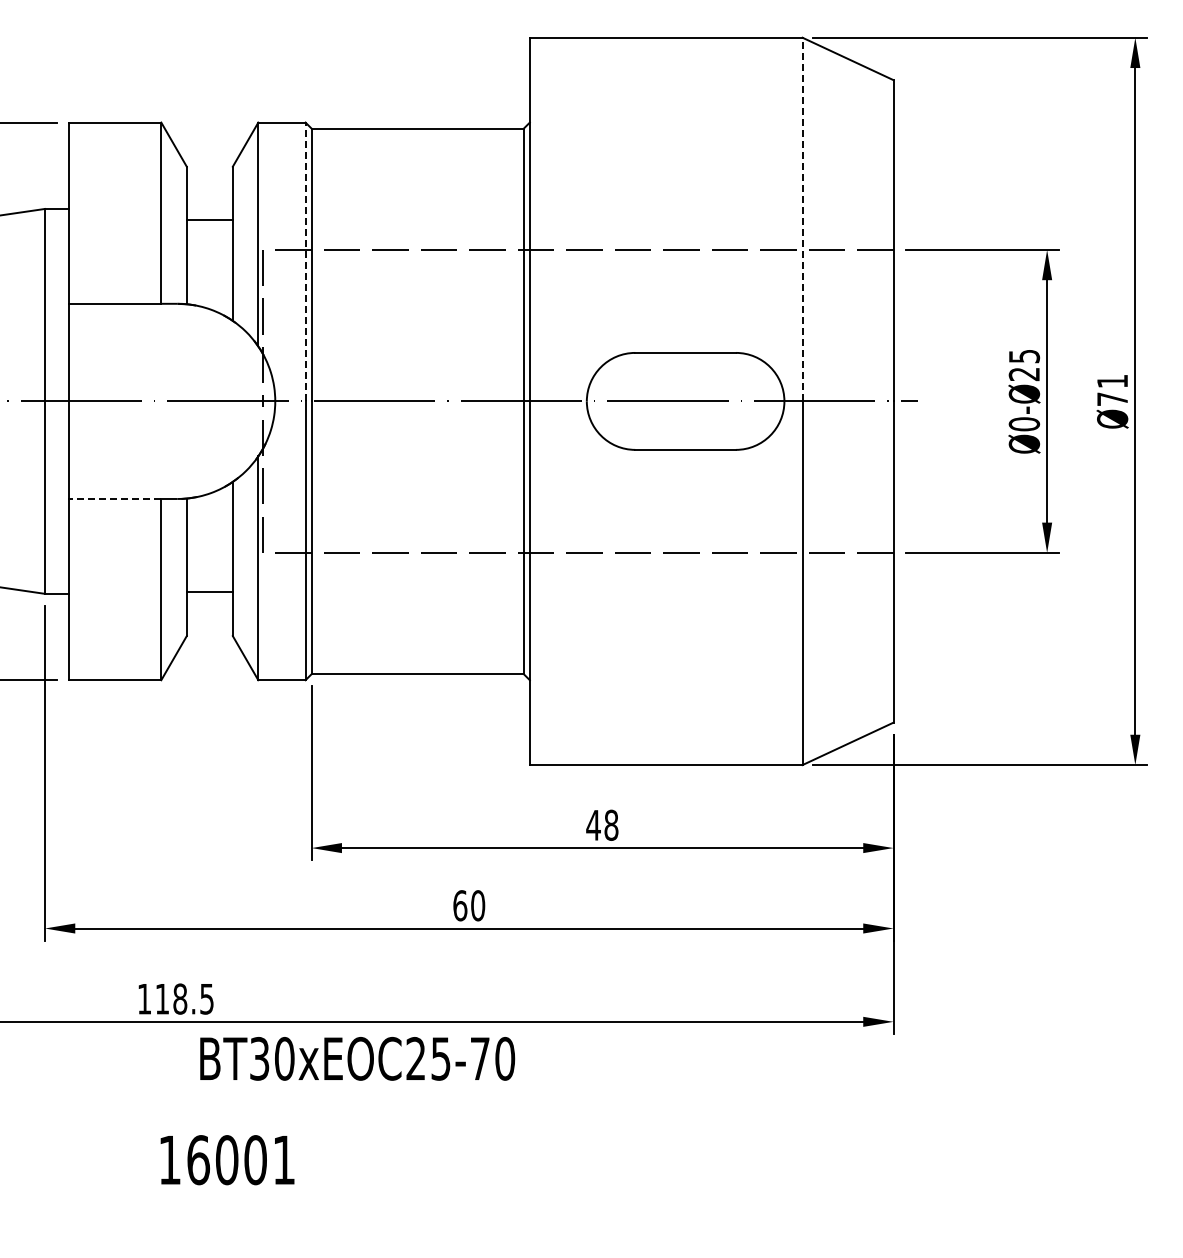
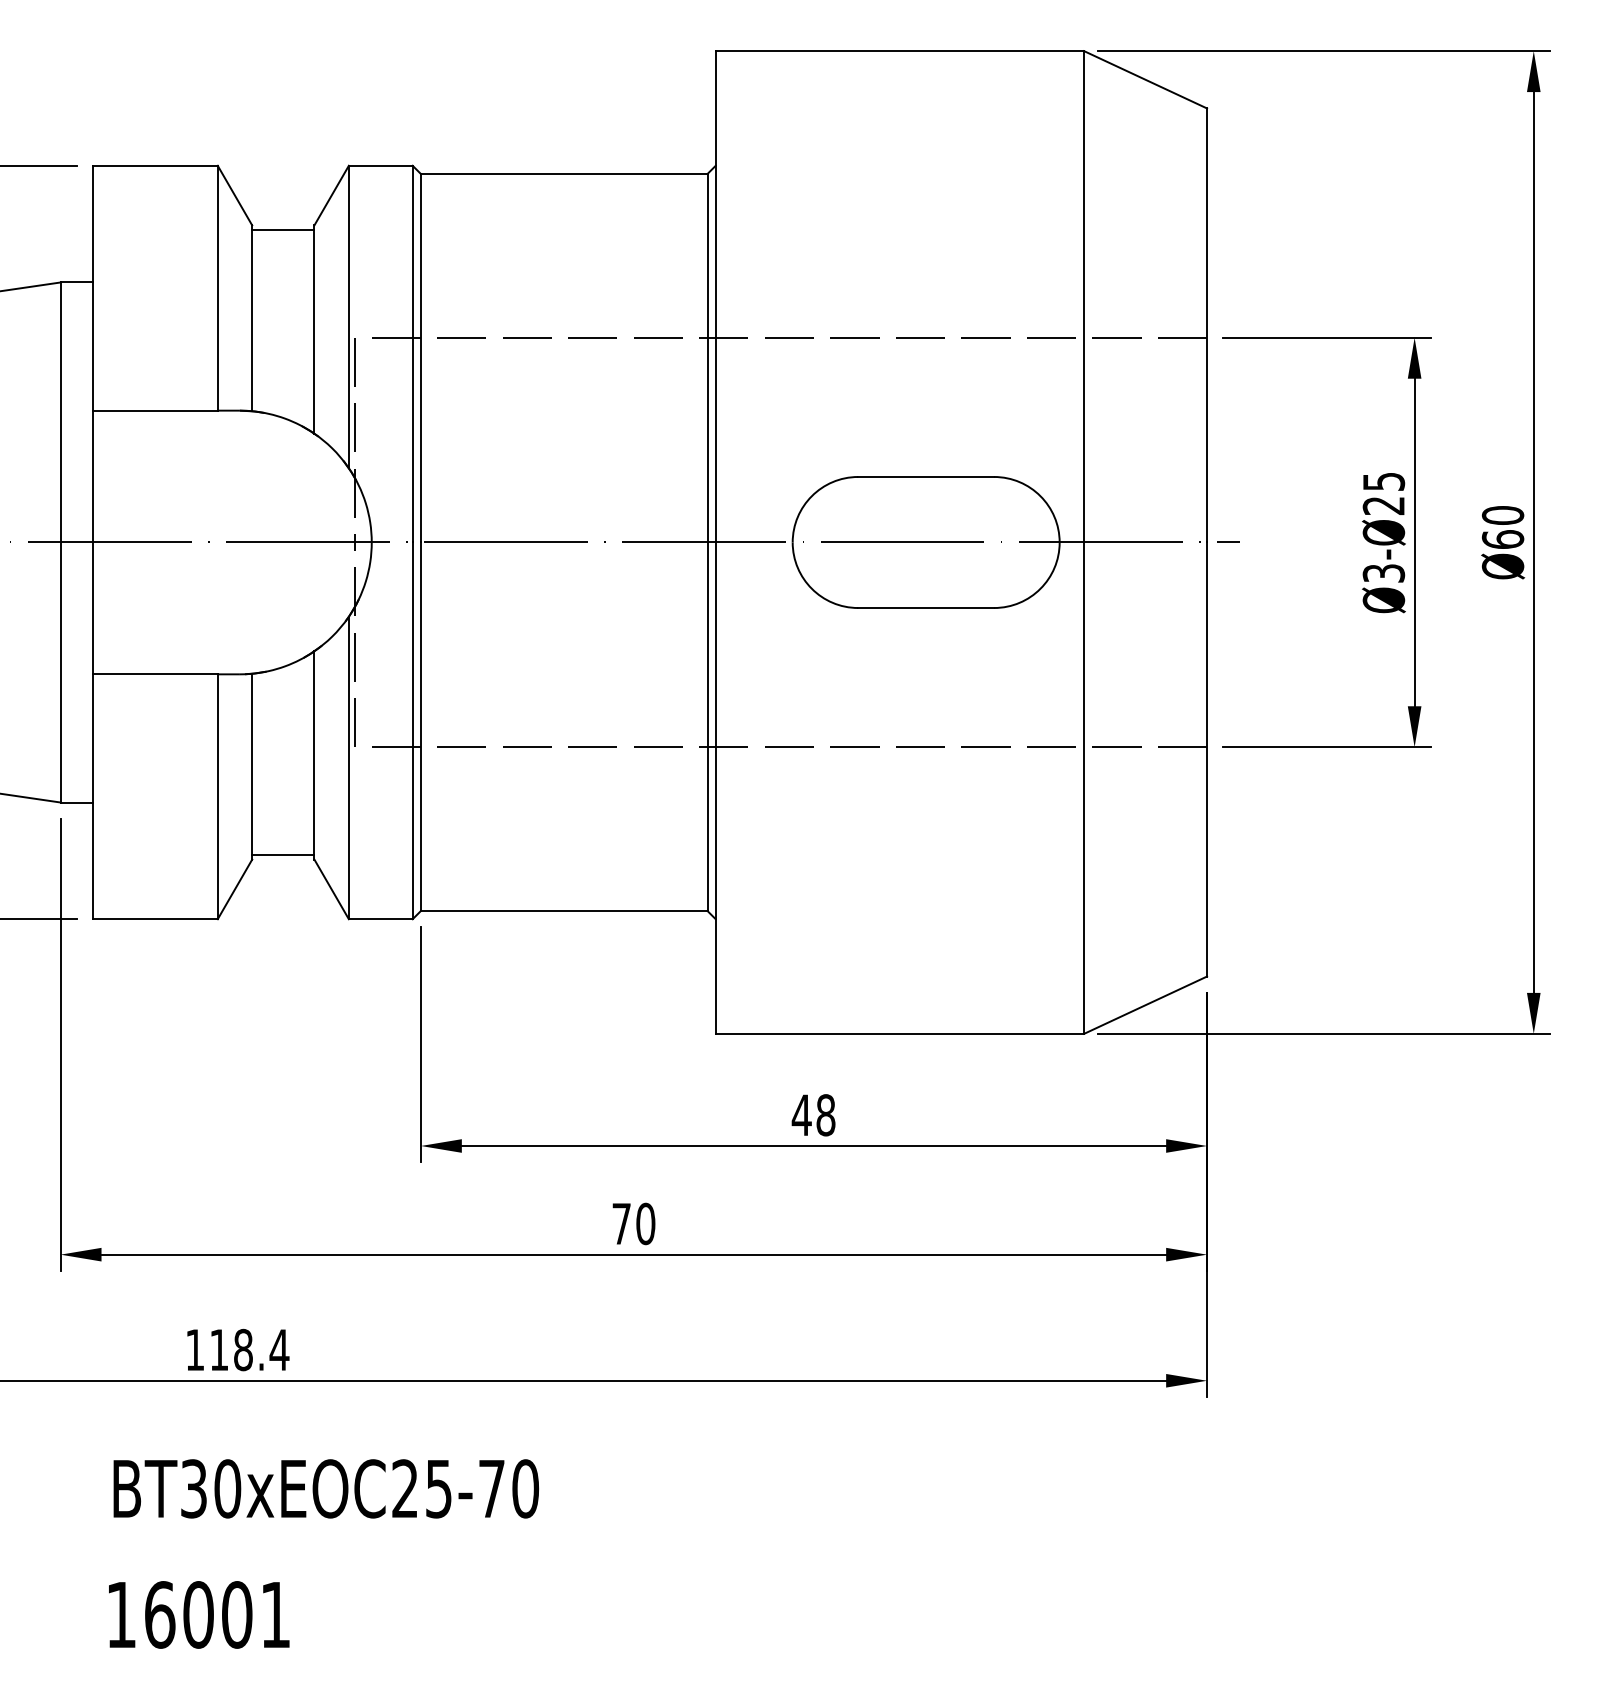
line: (209, 219) -> (282, 229), moved
line: (802, 219) -> (1084, 296), dashed -> solid
line: (305, 261) -> (412, 353), dashed -> solid
text: (1112, 390) -> (1502, 527), Ø71 -> Ø60
text: (1024, 424) -> (1384, 573), Ø0-Ø25 -> Ø3-Ø25
line: (114, 498) -> (154, 673), dashed -> solid
line: (209, 591) -> (282, 854), moved
text: (460, 905) -> (622, 1223), 60 -> 70
text: (206, 999) -> (278, 1350), 118.5 -> 118.4
text: (357, 1058) -> (326, 1488), moved
text: (227, 1160) -> (199, 1615), moved

